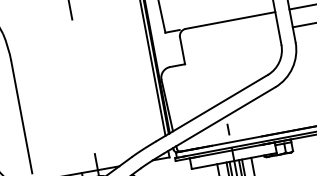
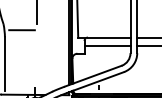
line: (230, 39) -> (107, 46), added
line: (43, 40) -> (21, 30), added

